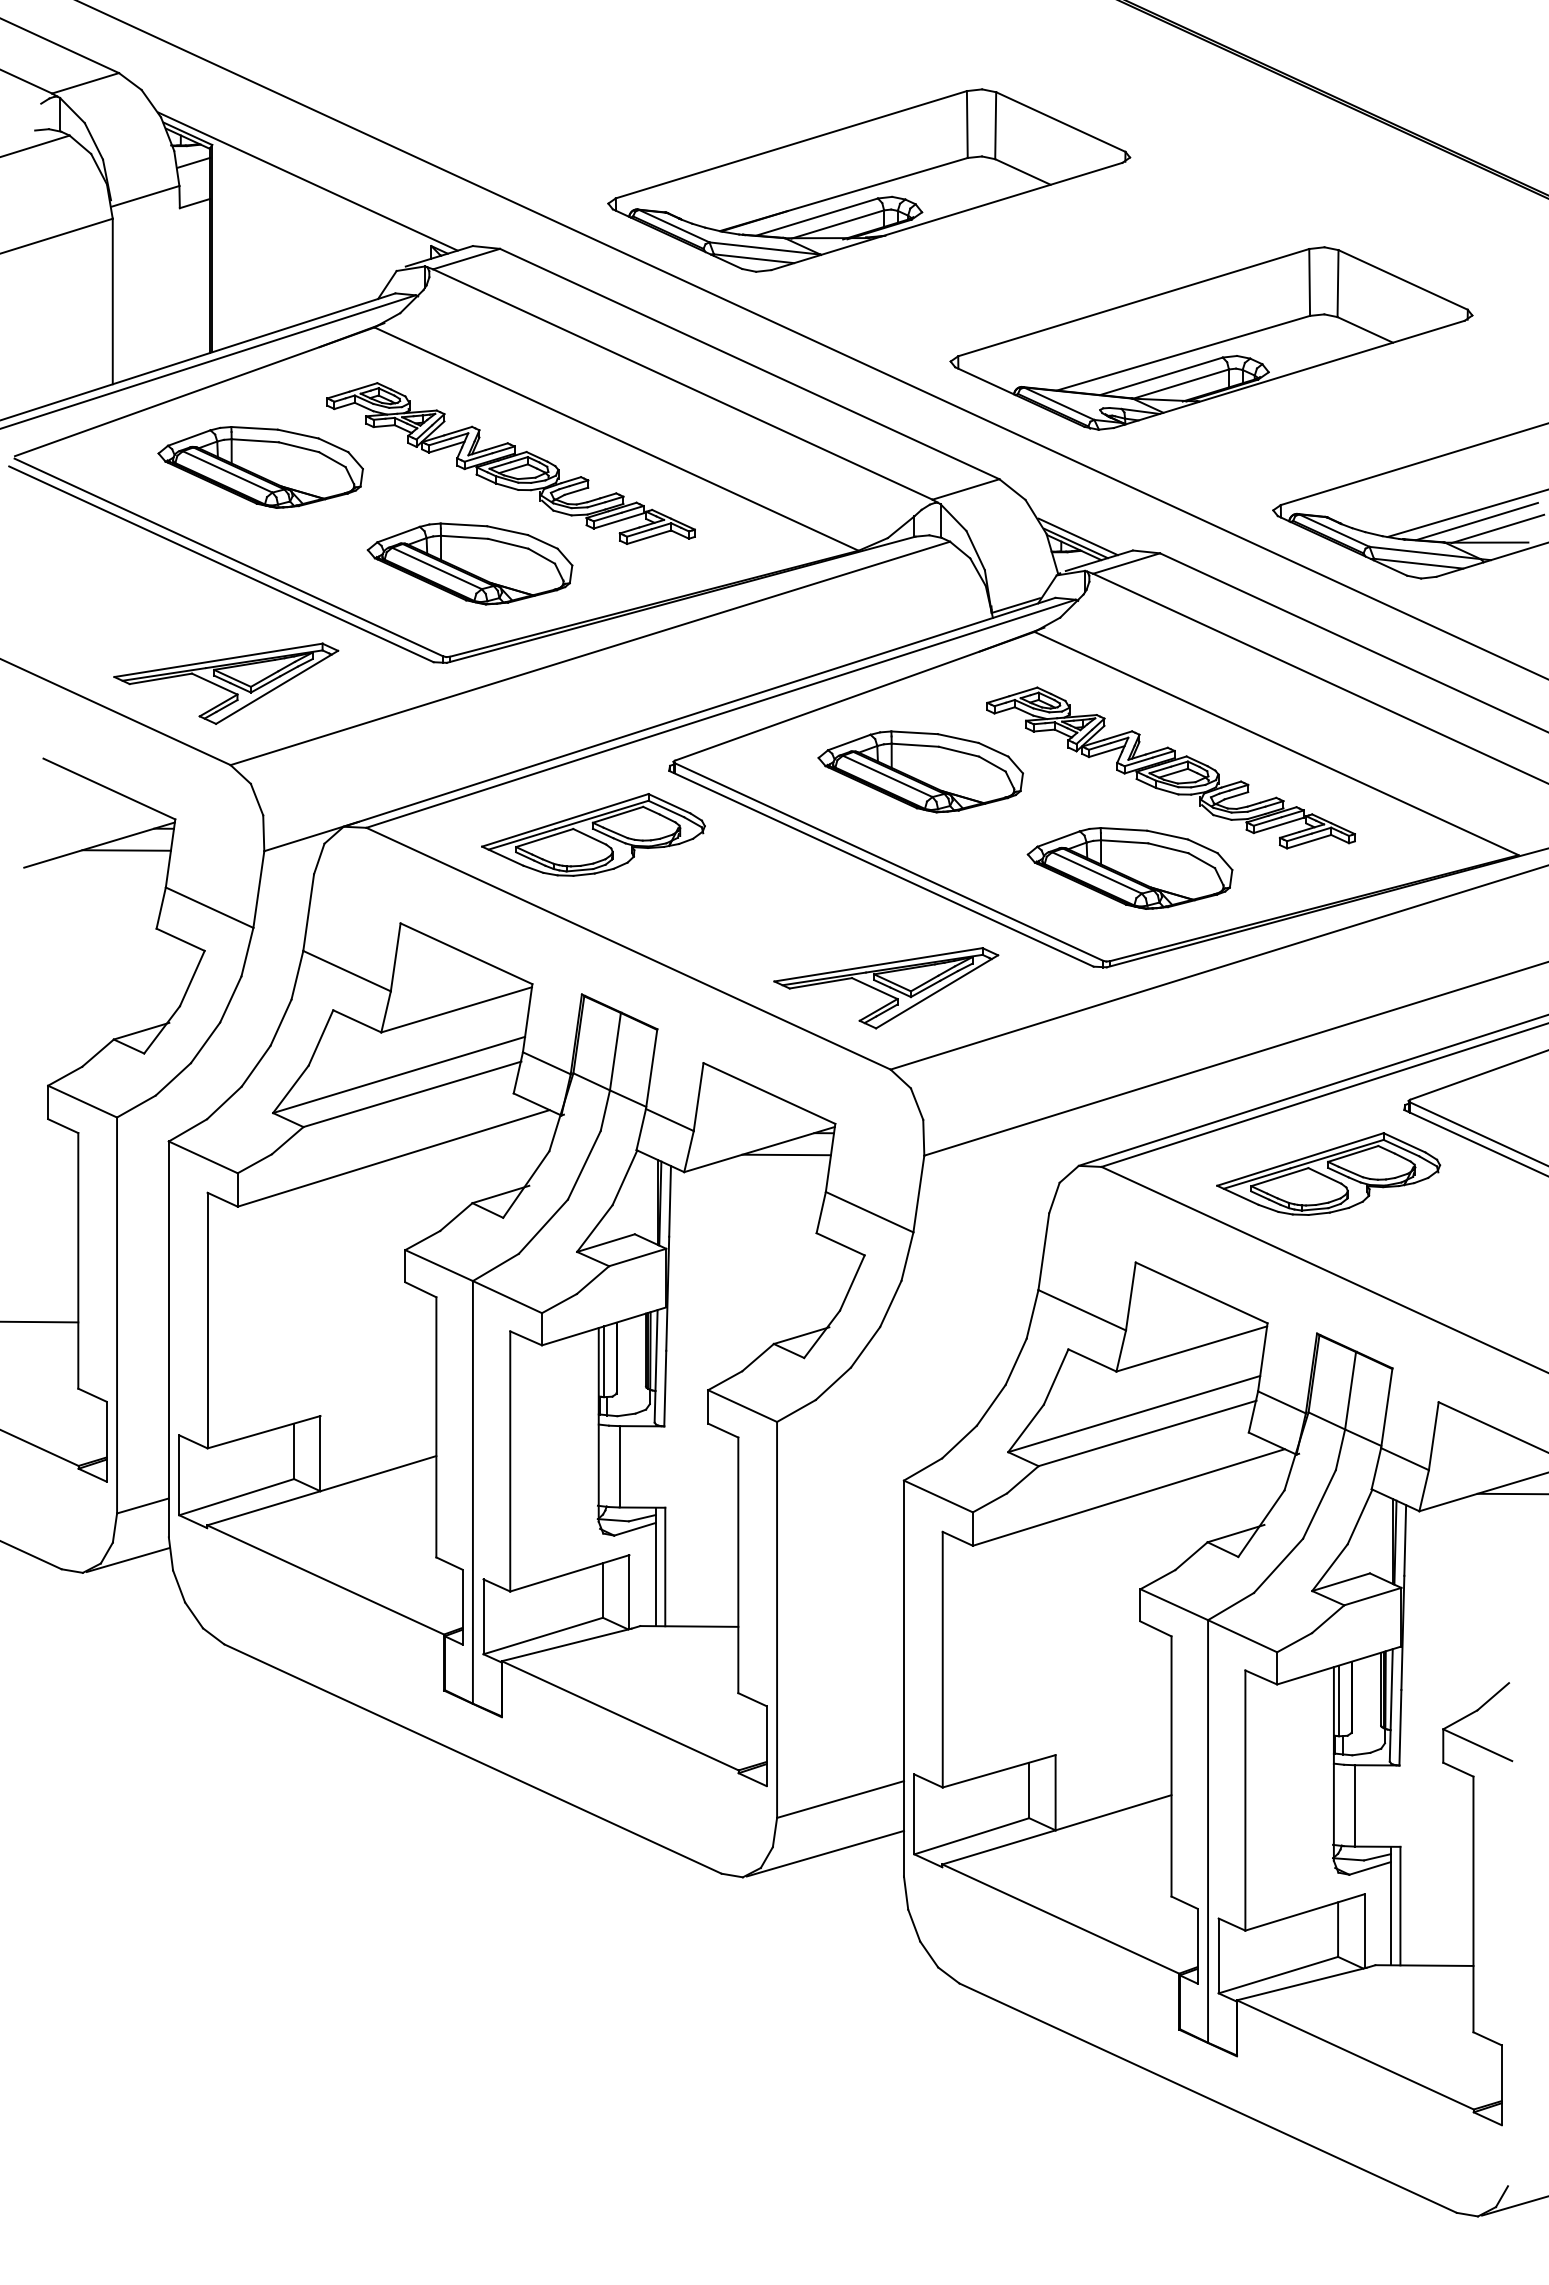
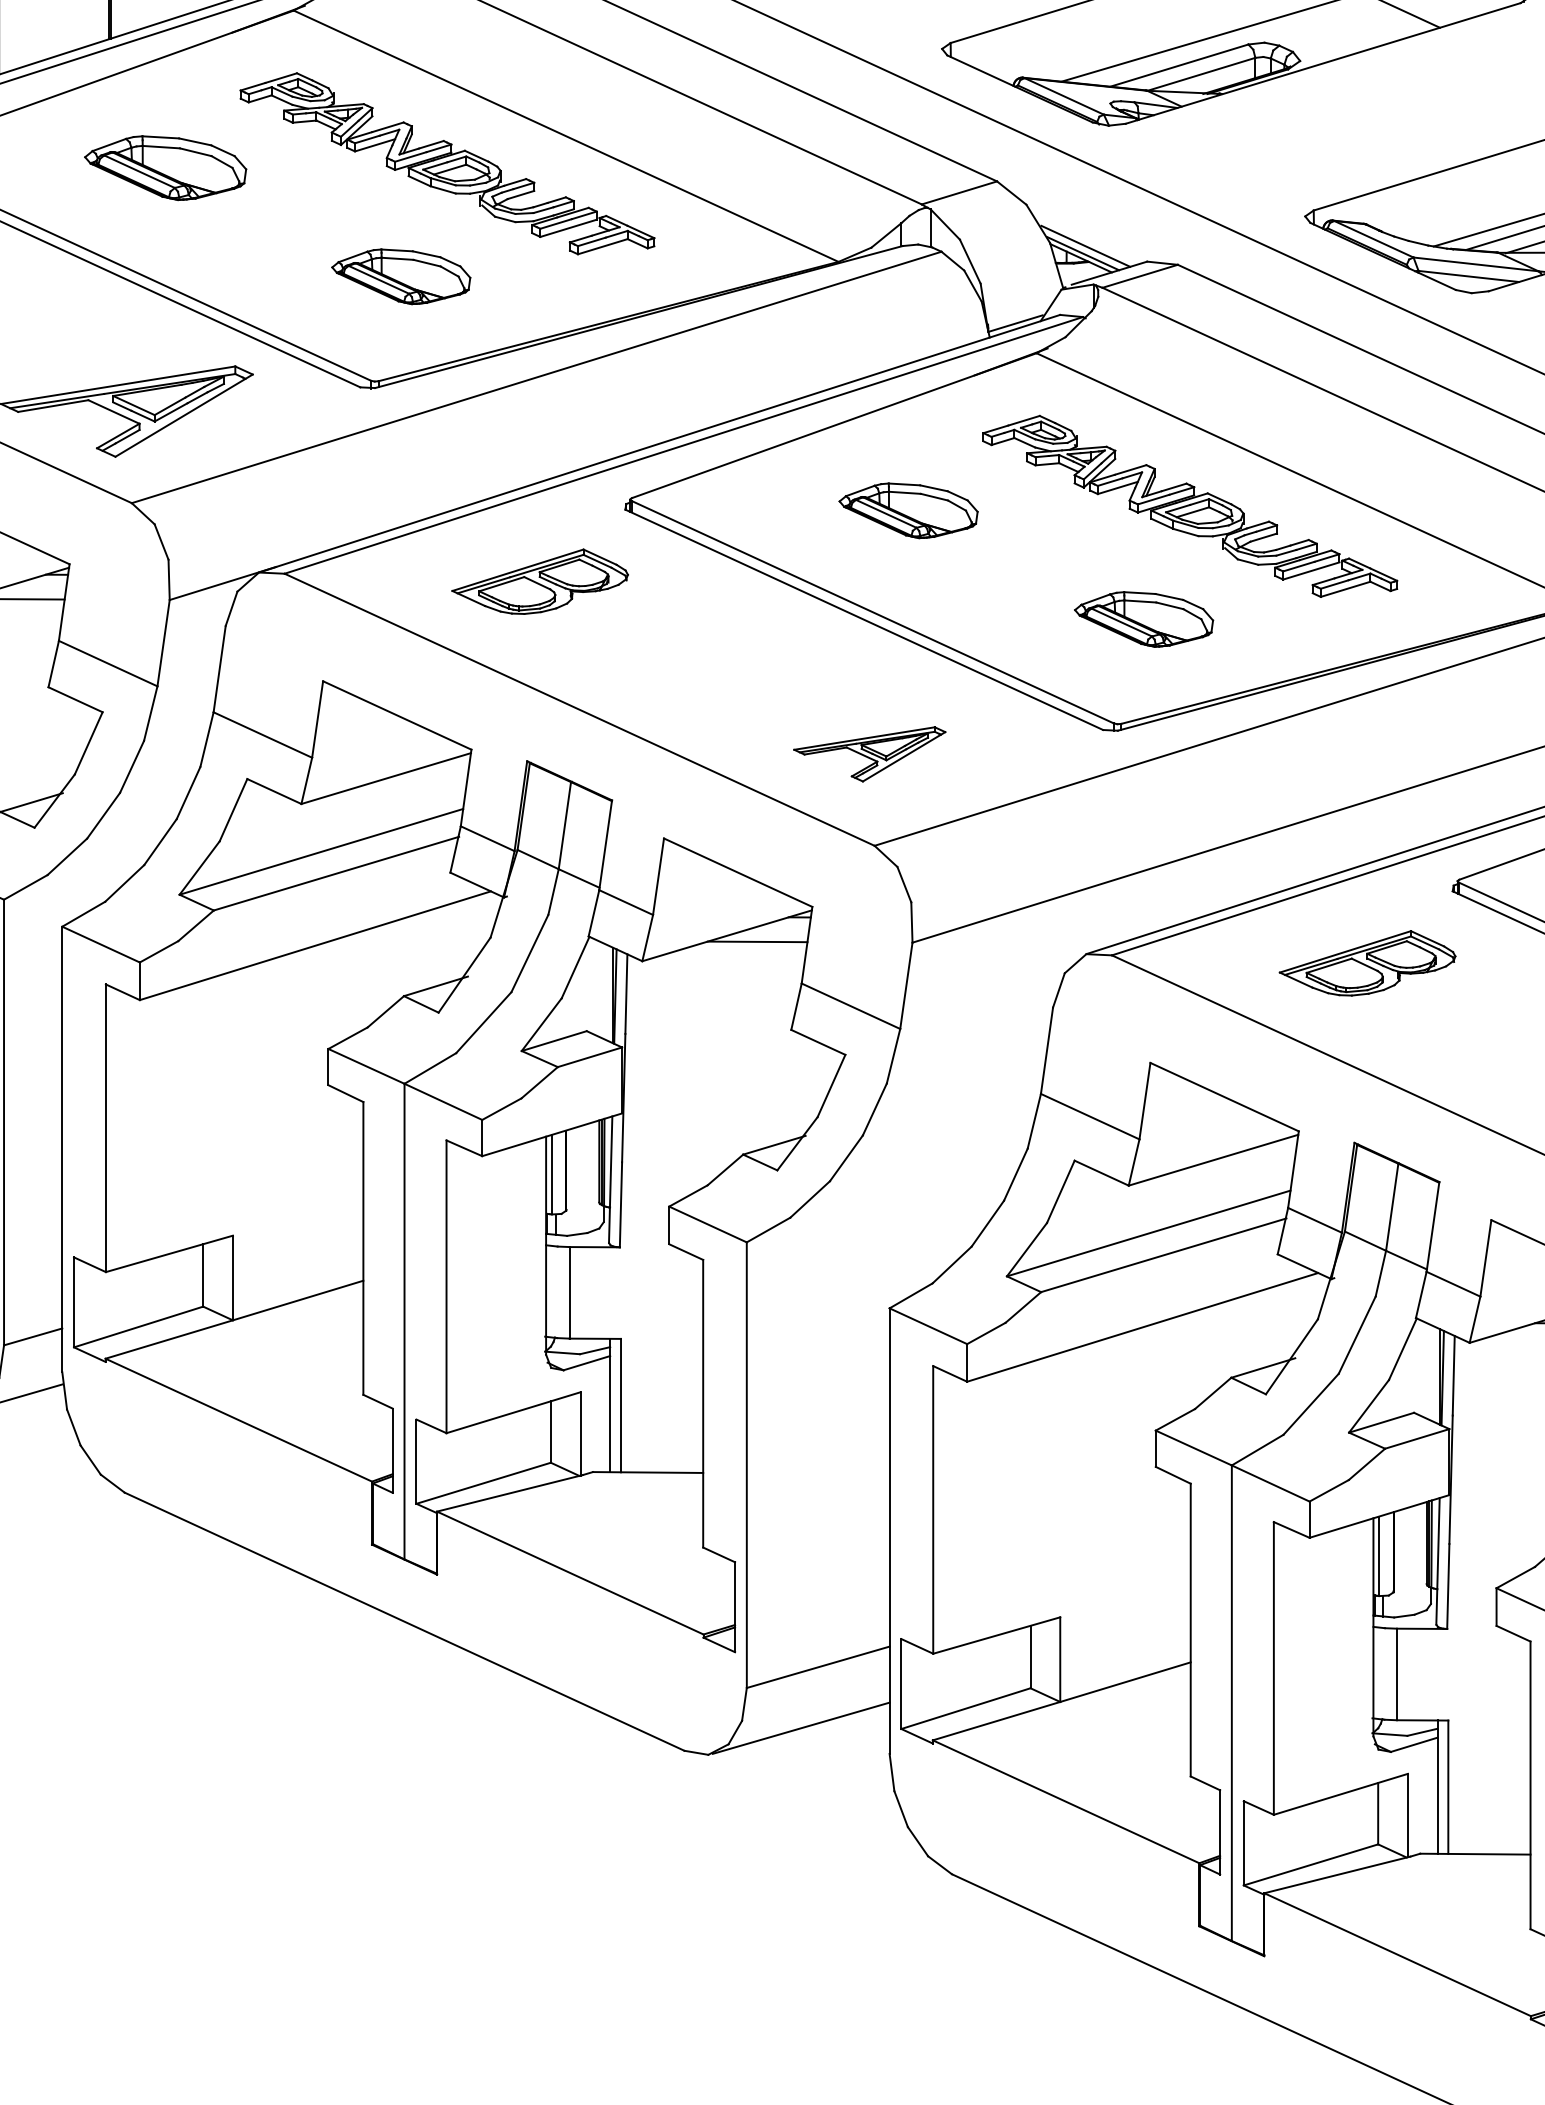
part: (260, 467) -> (165, 168), size x0.7
part: (469, 563) -> (400, 276), size x0.6
part: (920, 771) -> (908, 510), size x0.6
part: (593, 834) -> (540, 581), size x0.7
part: (1129, 868) -> (1143, 619), size x0.6
part: (886, 988) -> (869, 754), size x0.6
part: (1328, 1173) -> (1367, 962), size x0.7

